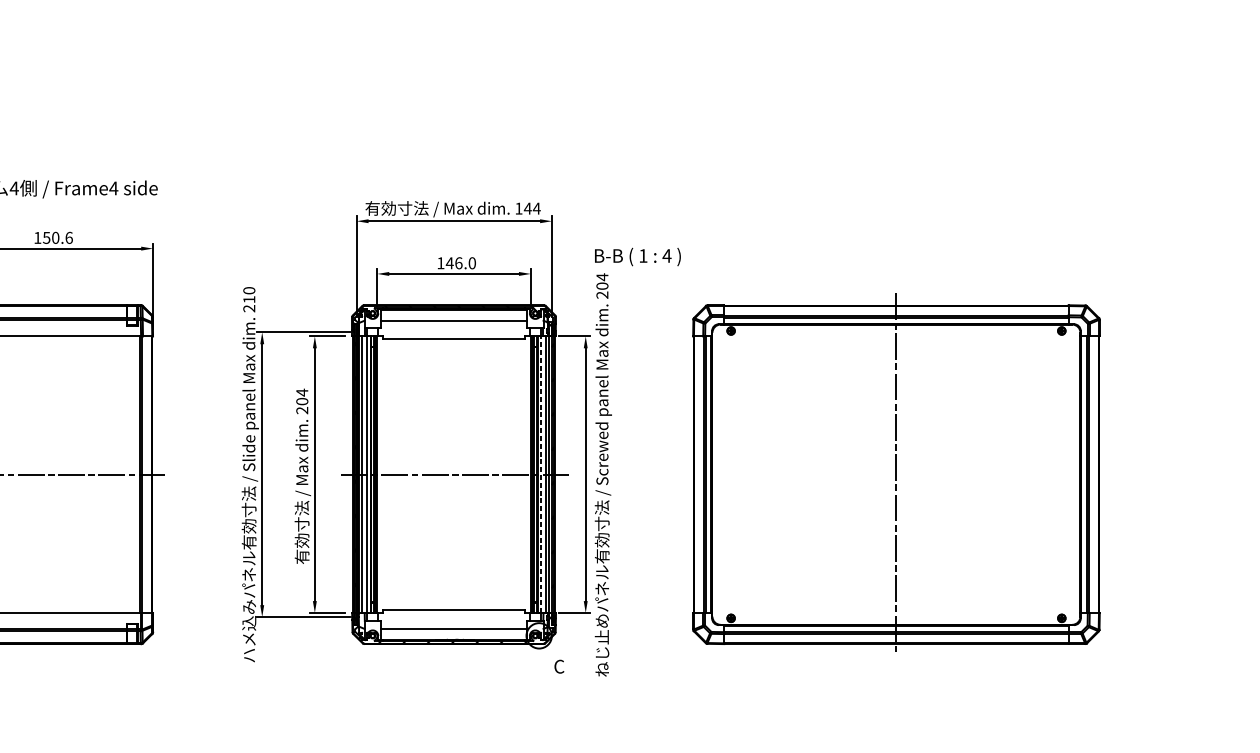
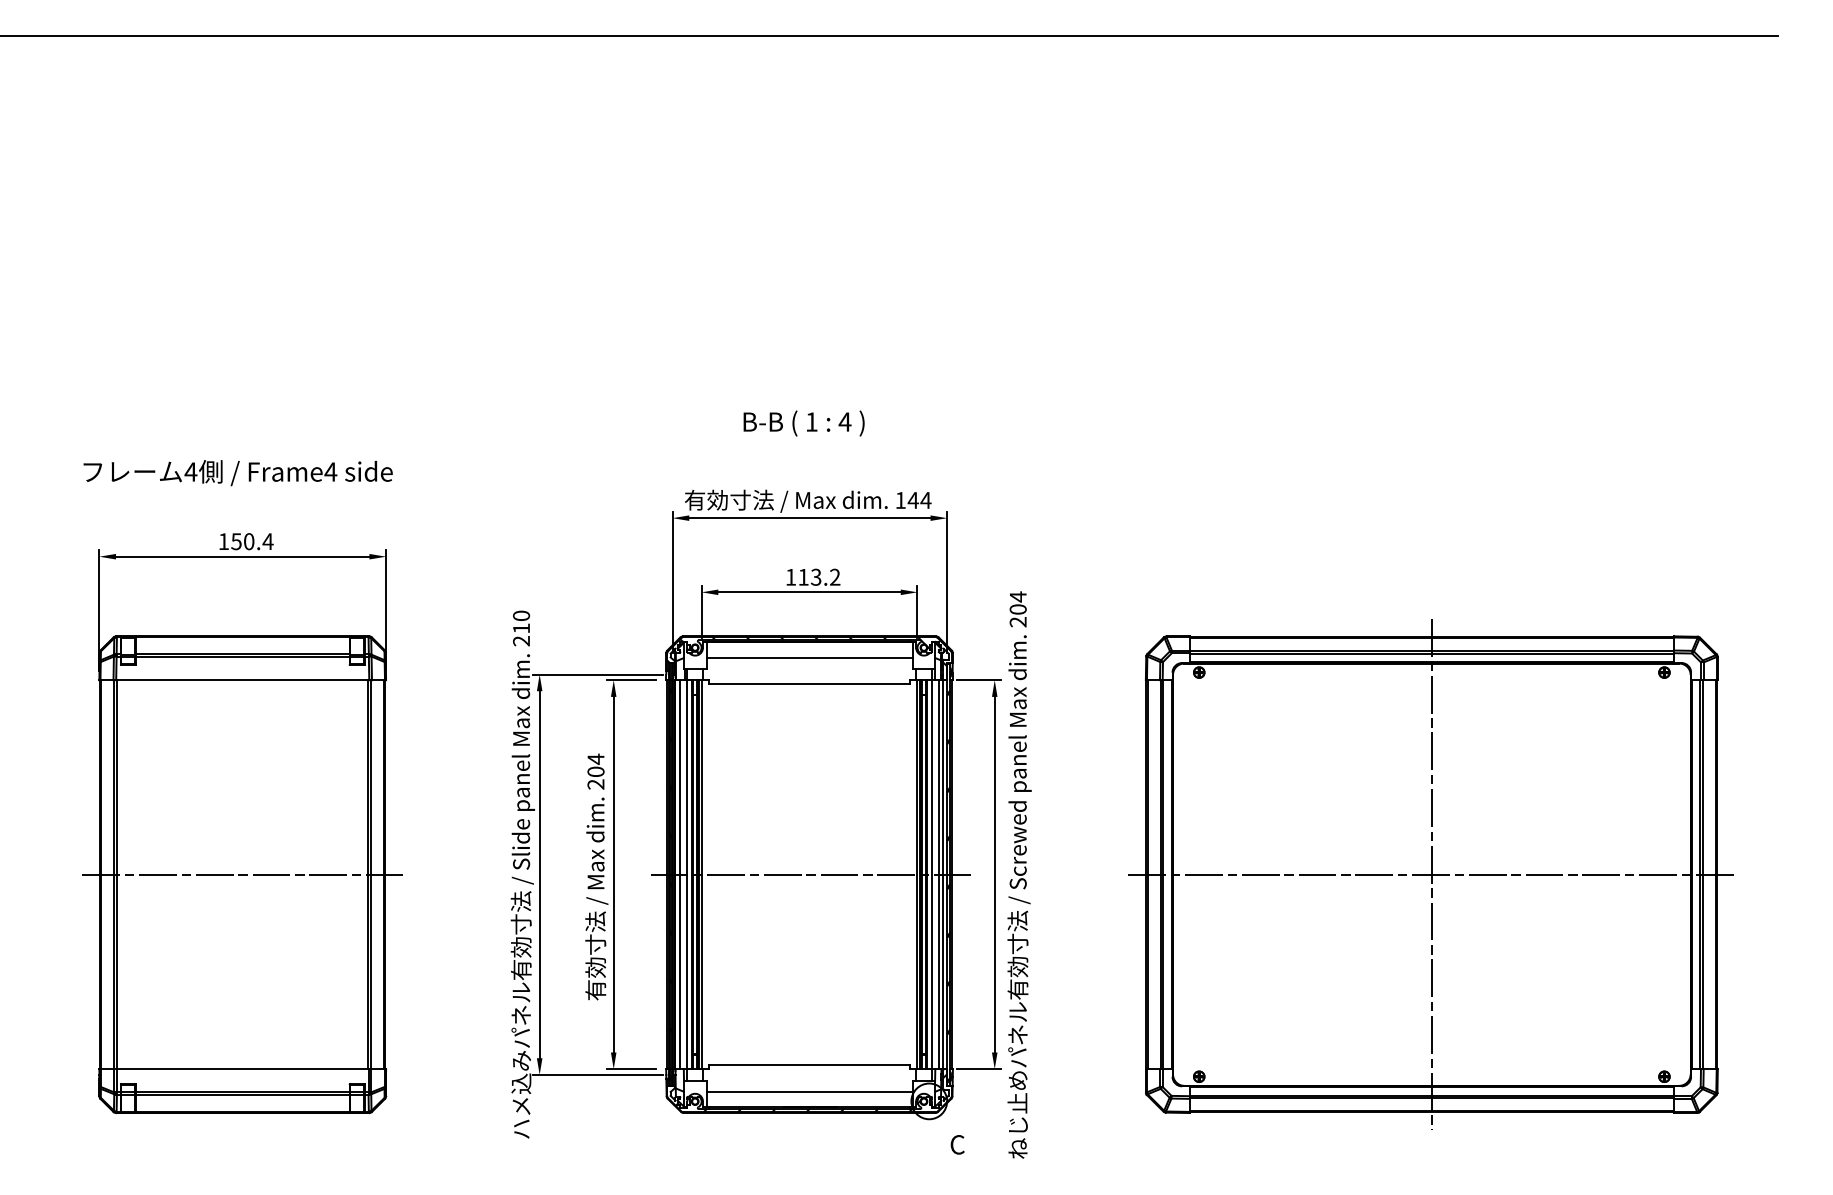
text: (68, 237) -> (267, 541), 150.6 -> 150.4
text: (637, 257) -> (803, 423), moved
text: (460, 262) -> (818, 576), 146.0 -> 113.2
line: (541, 474) -> (932, 874), dashed -> solid
line: (896, 474) -> (1431, 874), added

